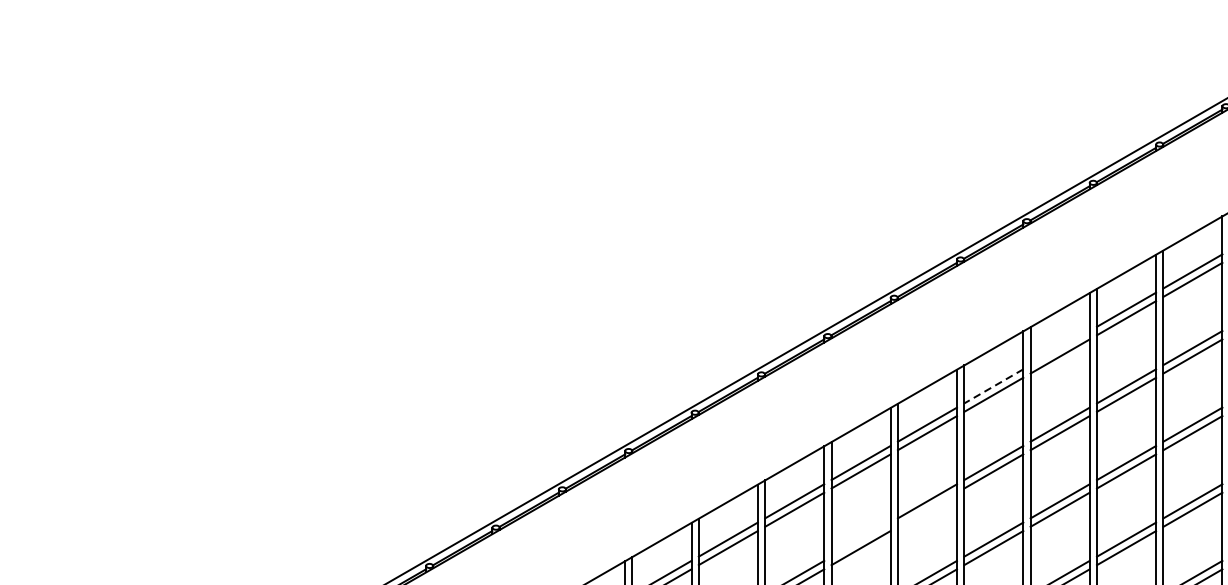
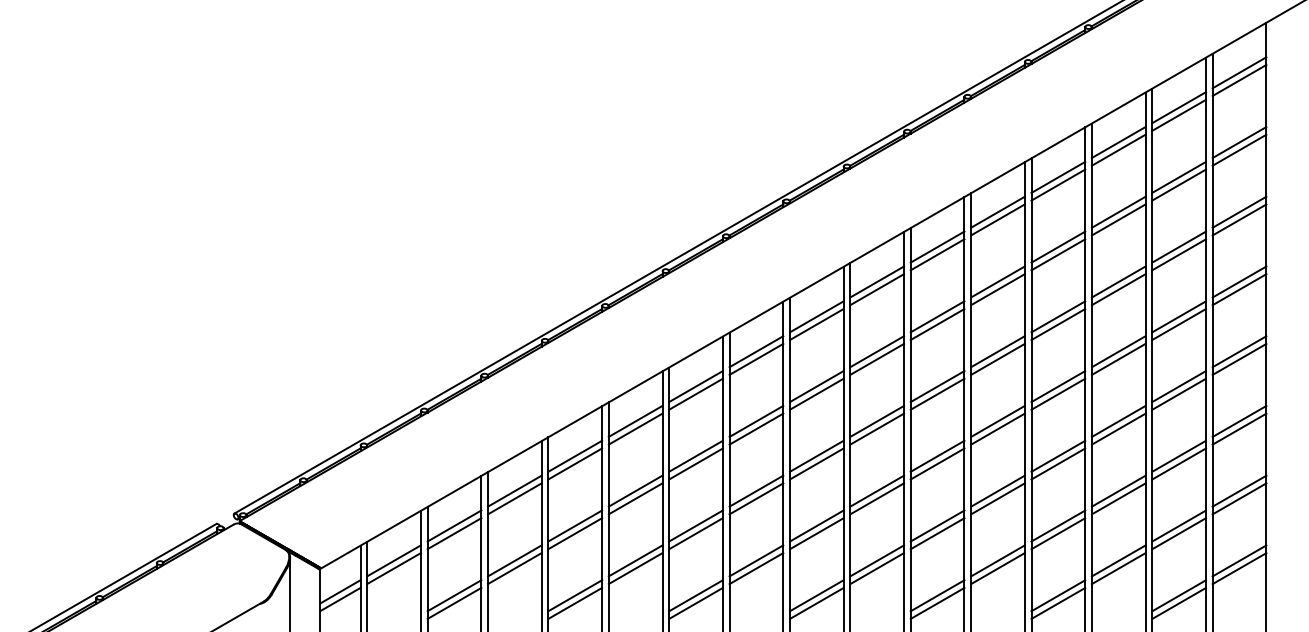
line: (1060, 347) -> (877, 281), added
line: (993, 387) -> (816, 317), dashed -> solid
line: (927, 509) -> (756, 428), added
line: (860, 538) -> (695, 455), added

